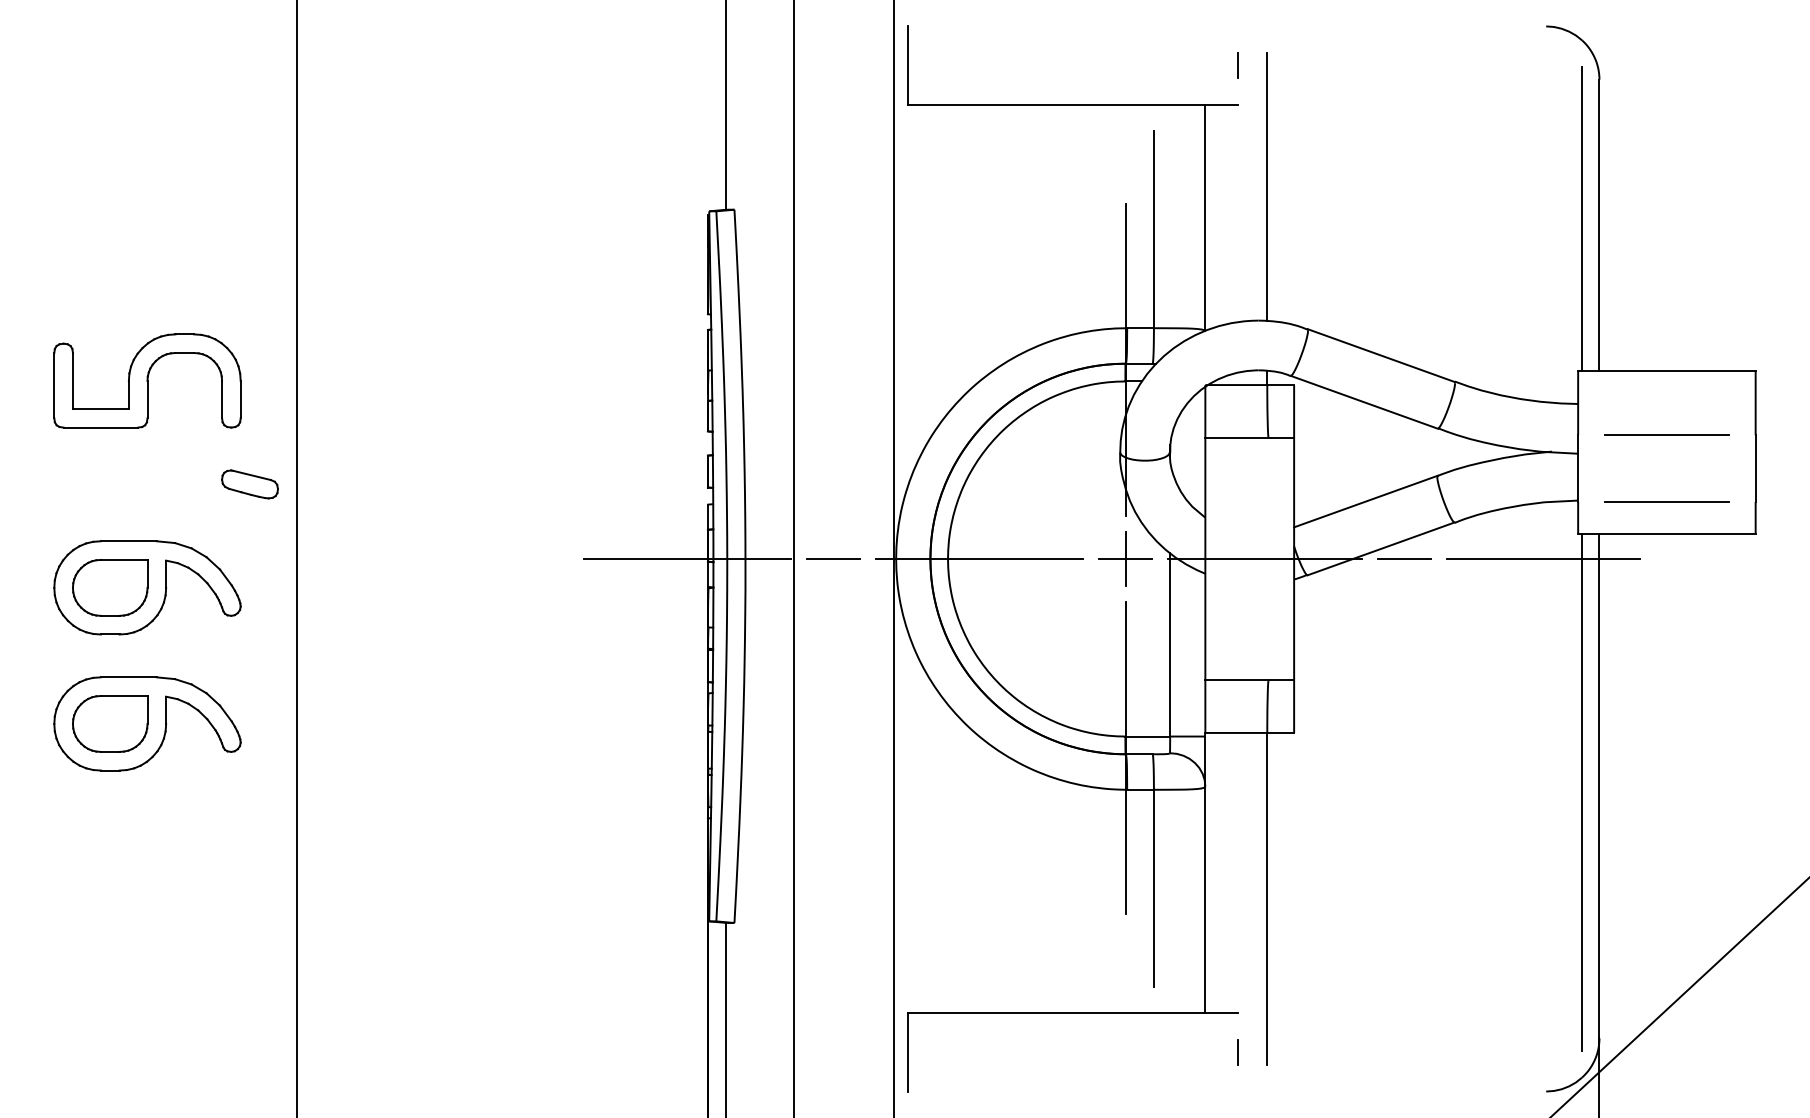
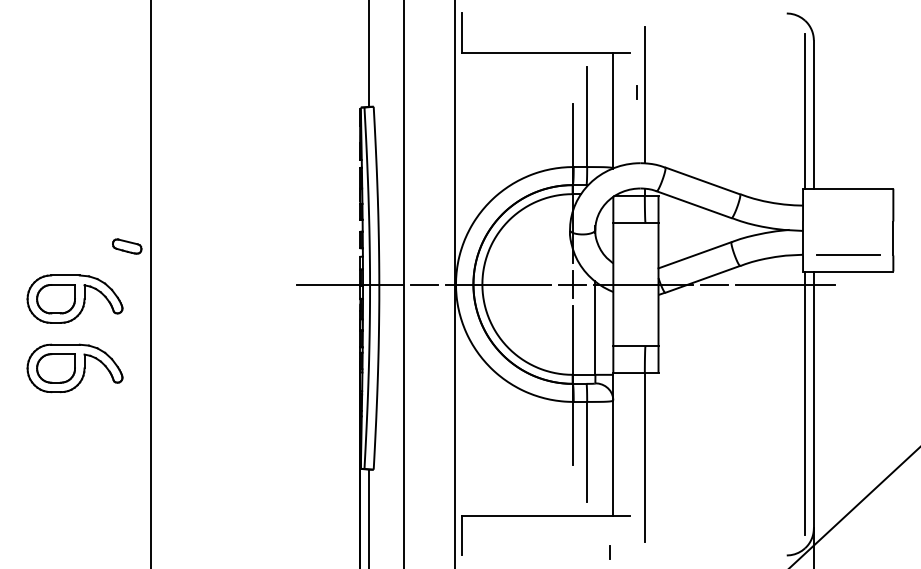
line: (1237, 65) -> (636, 92), moved
part: (146, 380) -> (74, 193), removed
line: (1665, 435) -> (847, 221), removed
line: (1237, 1052) -> (609, 552), moved

